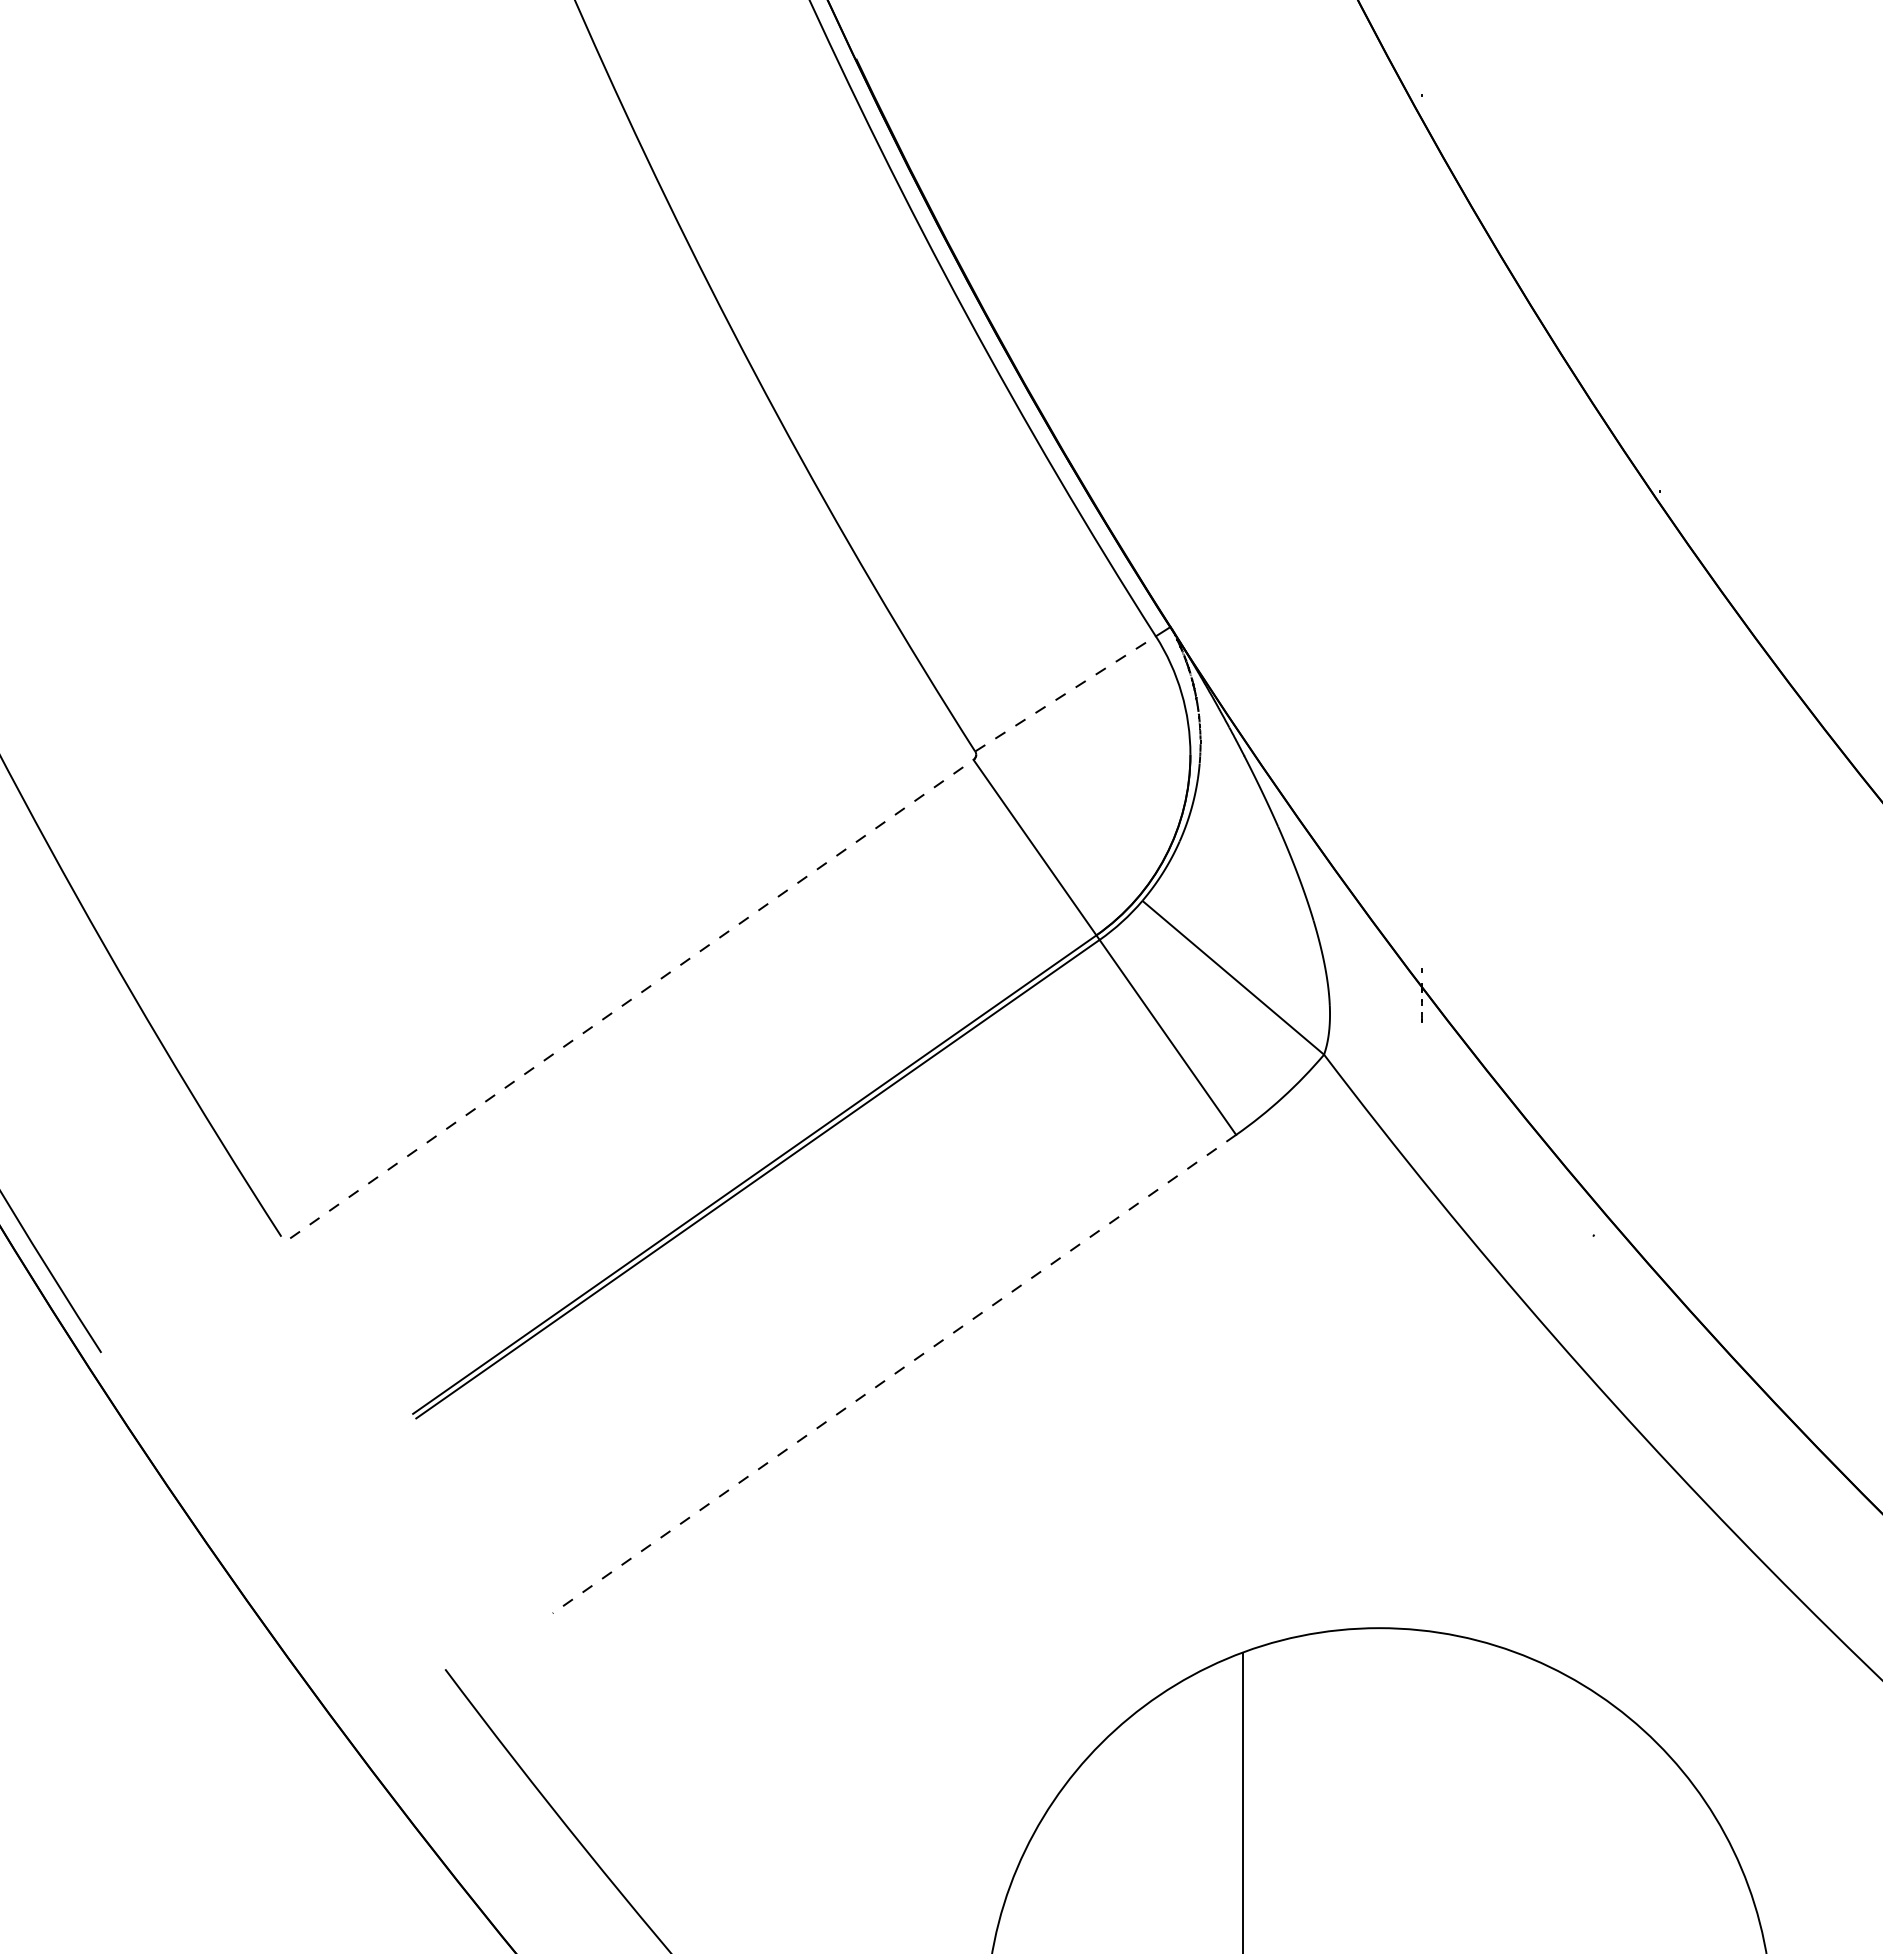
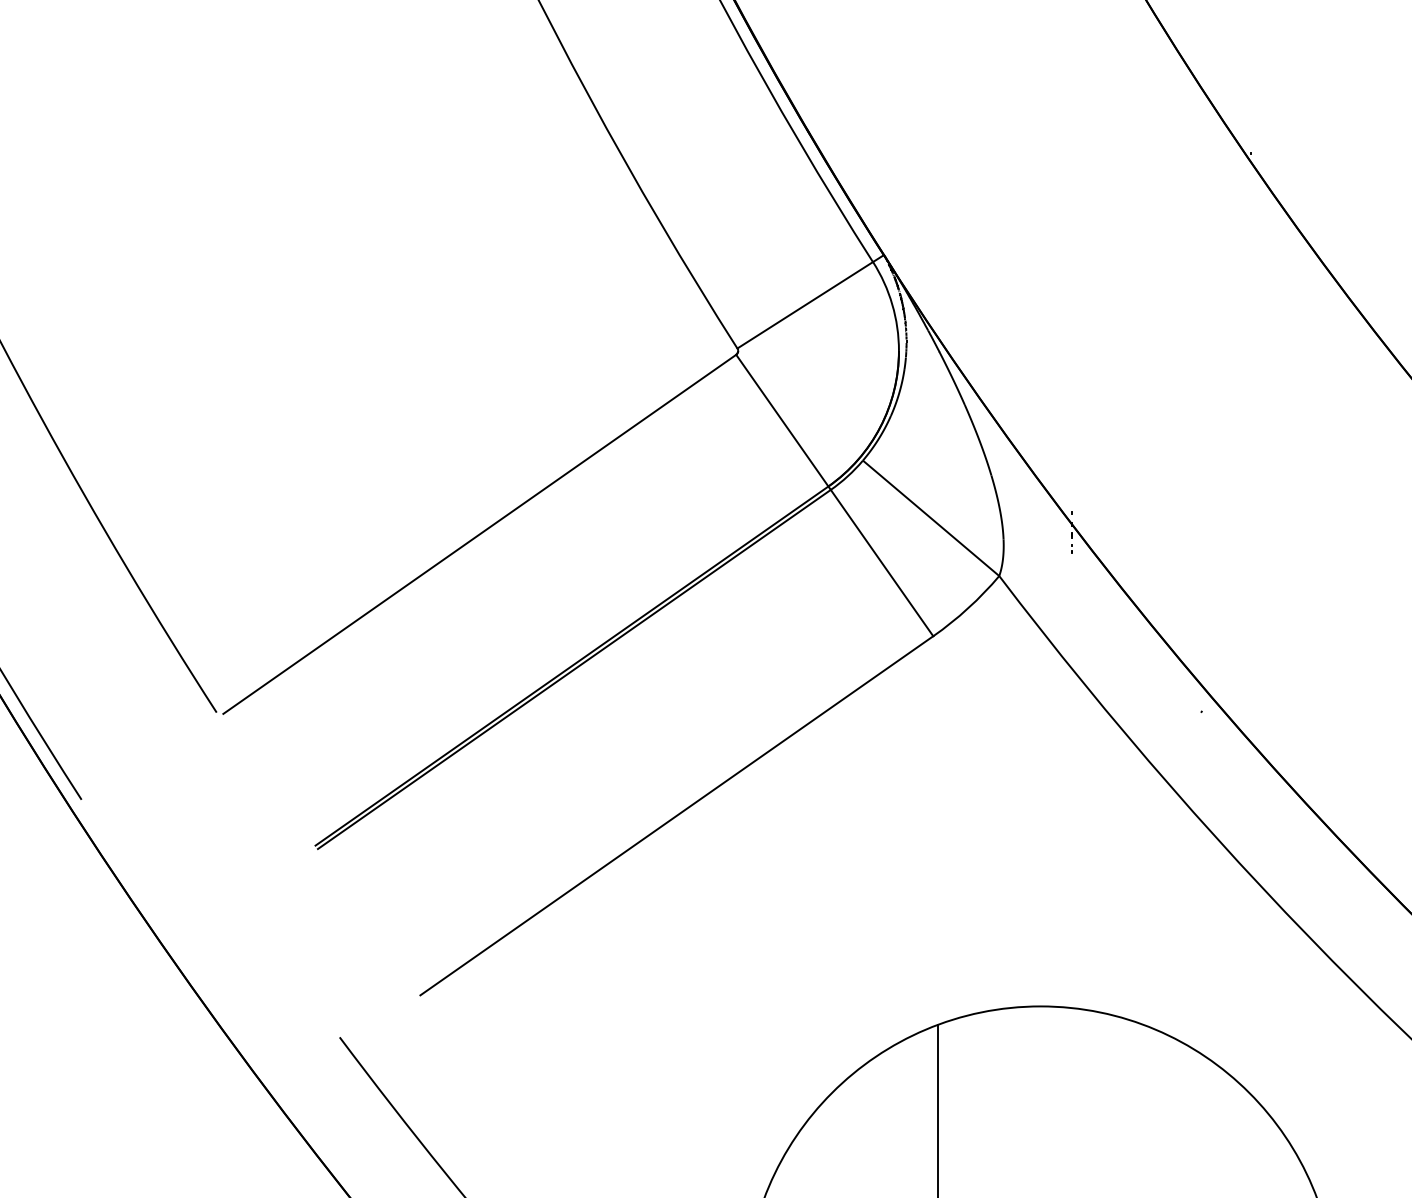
line: (1066, 693) -> (805, 304), dashed -> solid
line: (632, 998) -> (480, 533), dashed -> solid
line: (894, 1374) -> (676, 816), dashed -> solid

